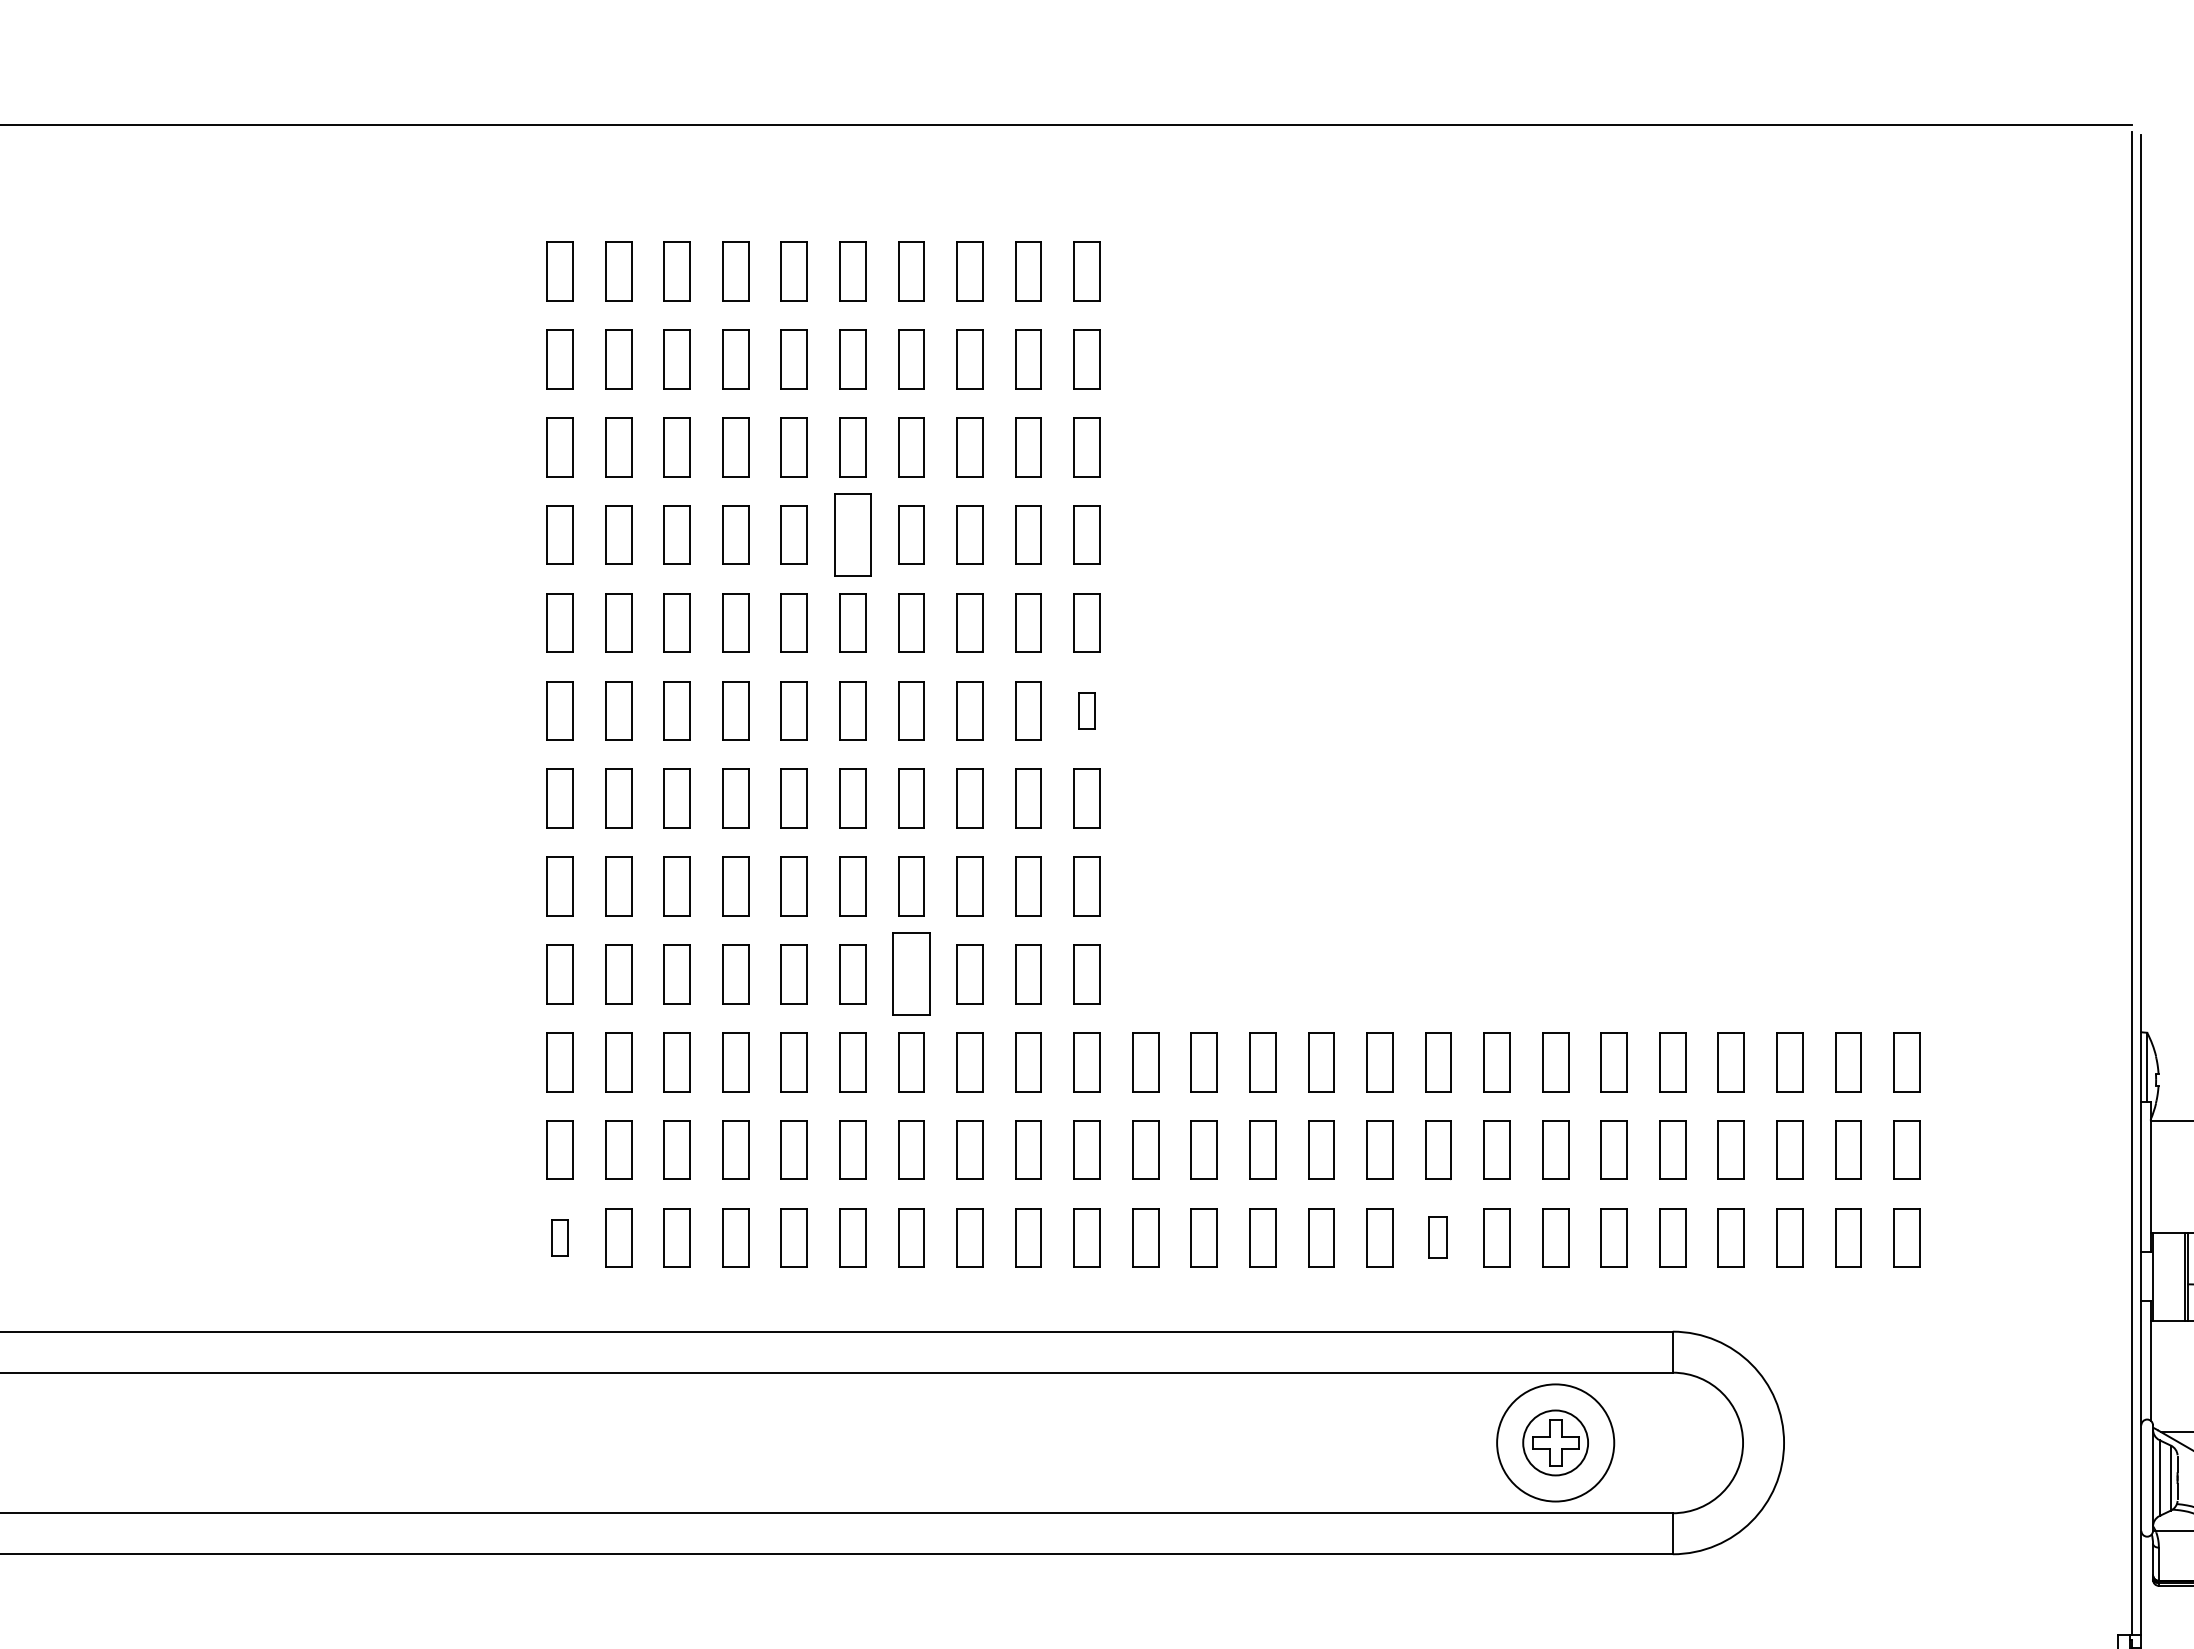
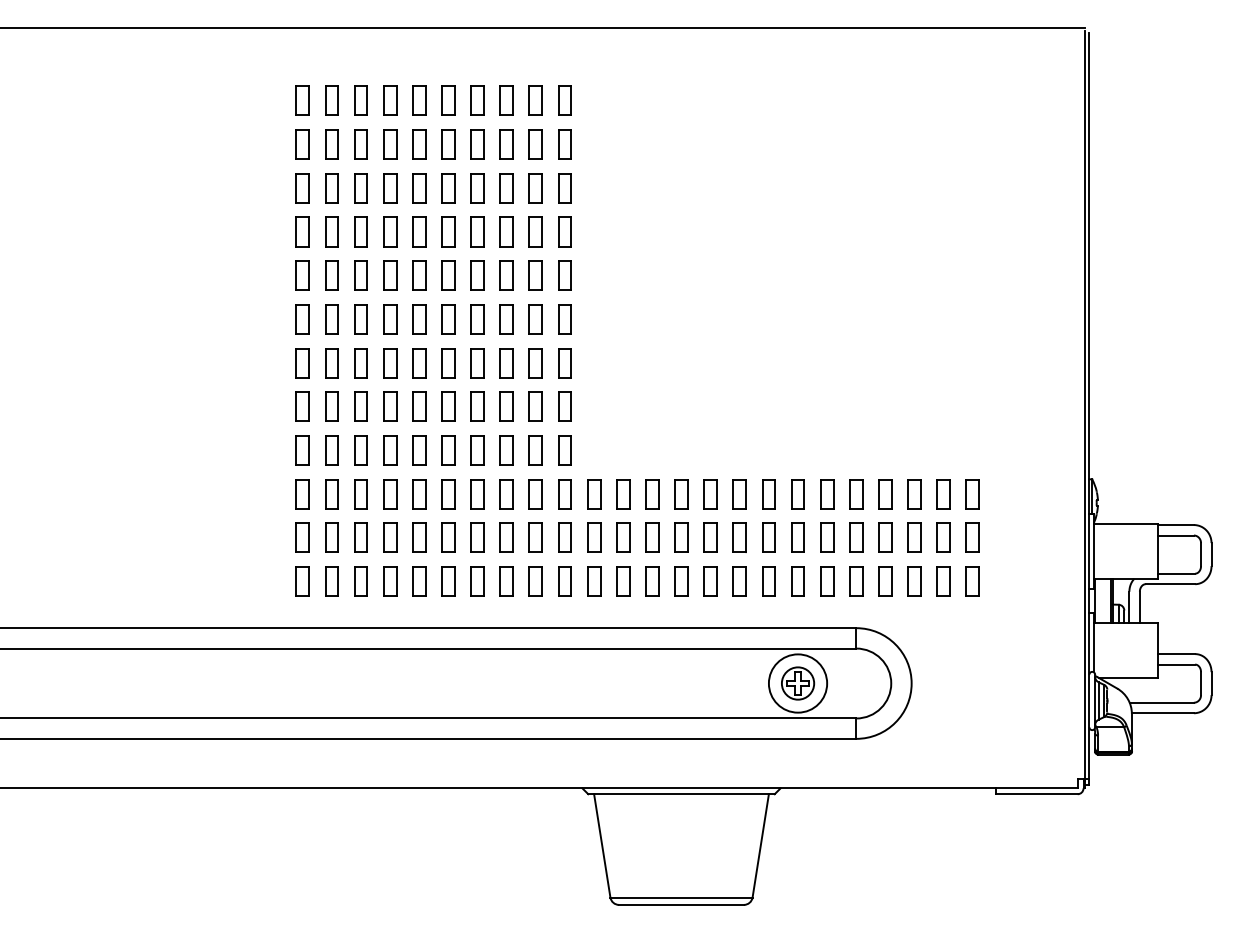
part: (852, 534) -> (448, 231), size x0.71
part: (1086, 711) -> (564, 319), size x1.67
part: (911, 974) -> (477, 450), size x0.71
part: (559, 1237) -> (302, 581), size x1.67
part: (1437, 1237) -> (739, 581), size x1.43

